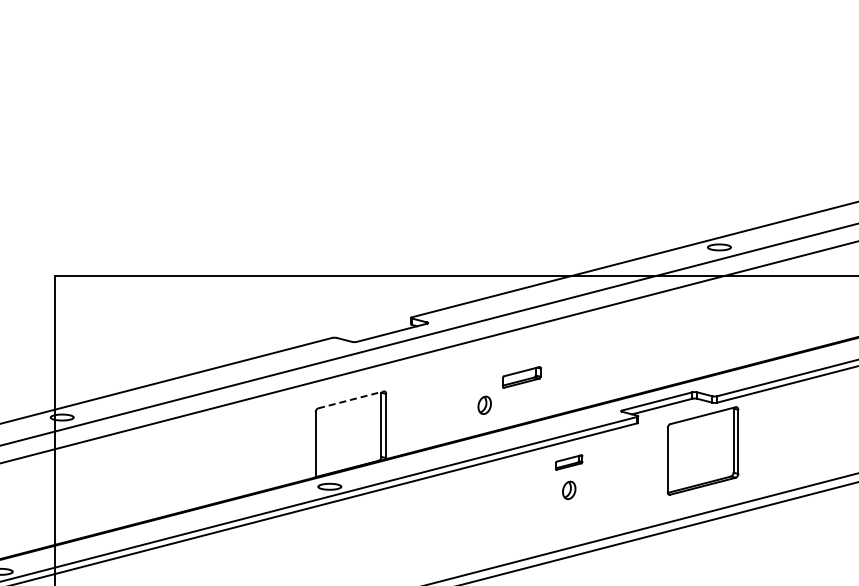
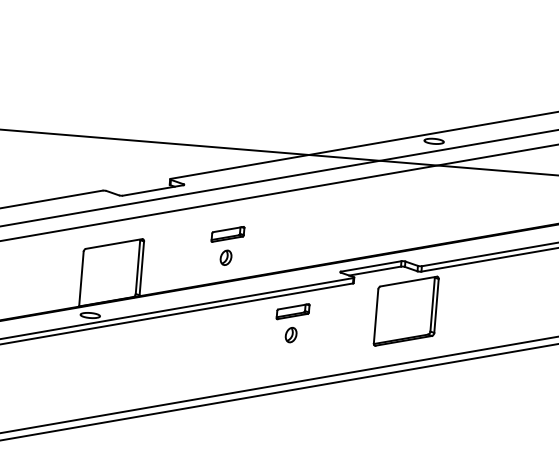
part: (521, 377) -> (227, 234), moved
line: (350, 399) -> (113, 243), dashed -> solid
part: (568, 462) -> (292, 311), size x1.43

